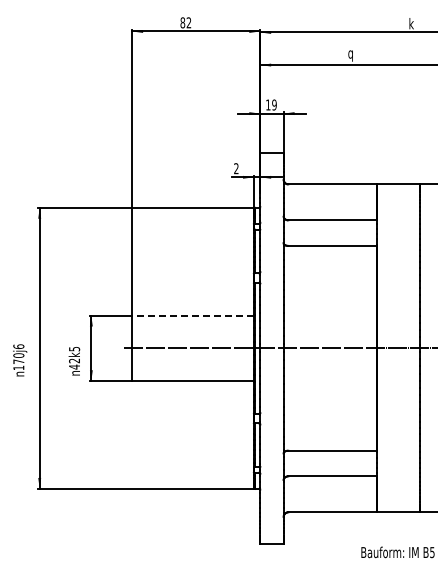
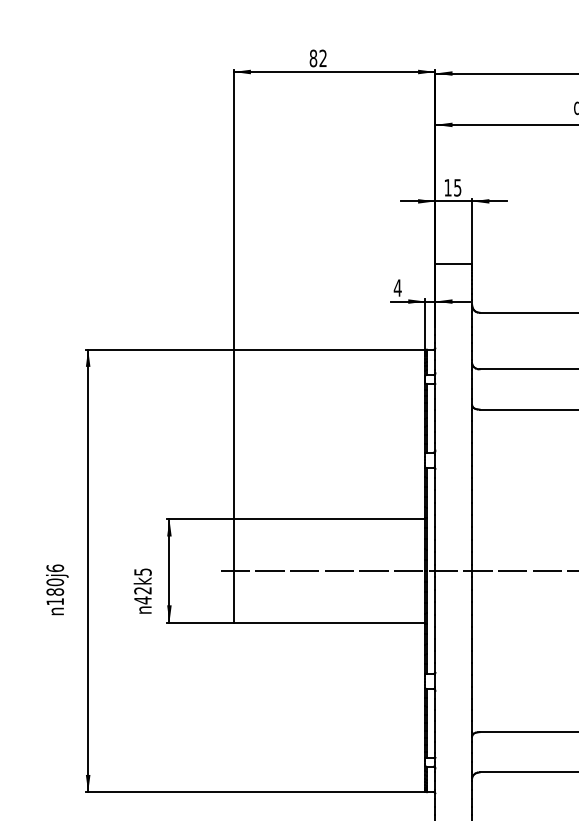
text: (274, 104) -> (457, 186), 19 -> 15
text: (235, 168) -> (396, 287), 2 -> 4
line: (193, 315) -> (330, 519), dashed -> solid
text: (18, 361) -> (54, 591), 170 -> 180

